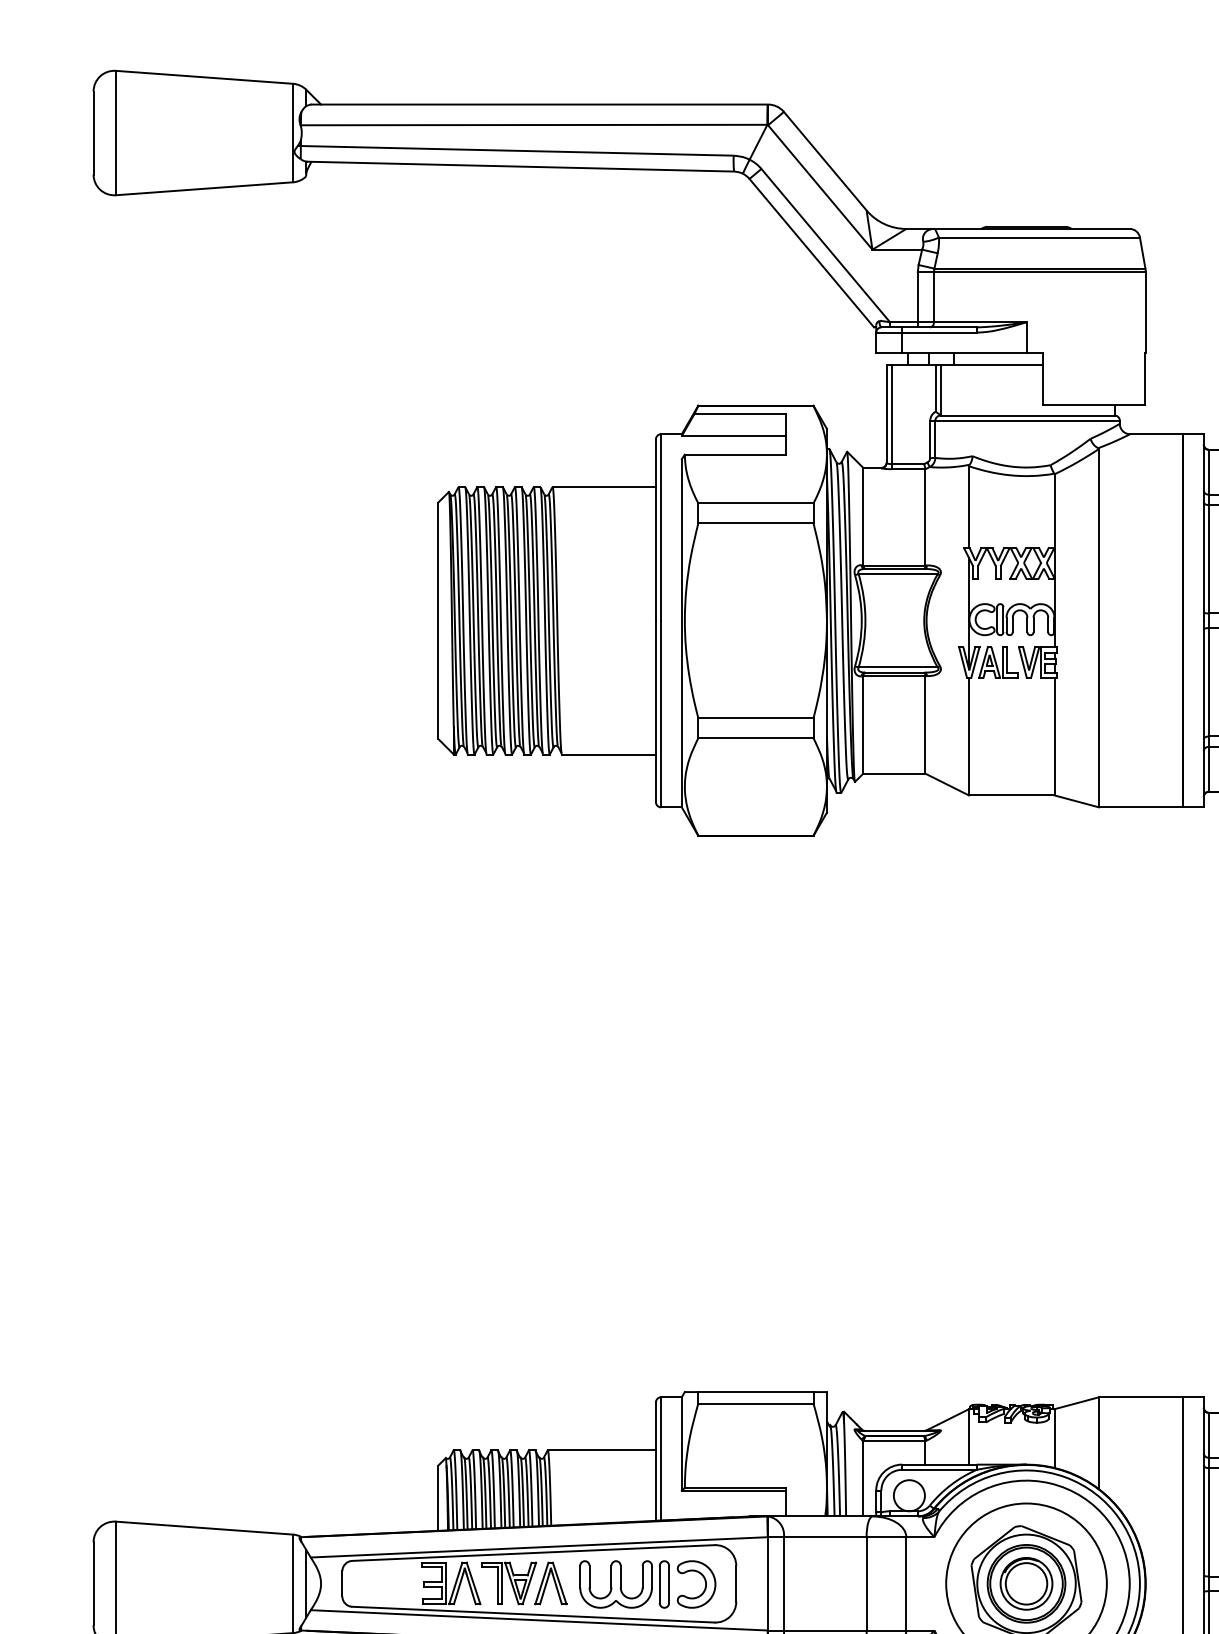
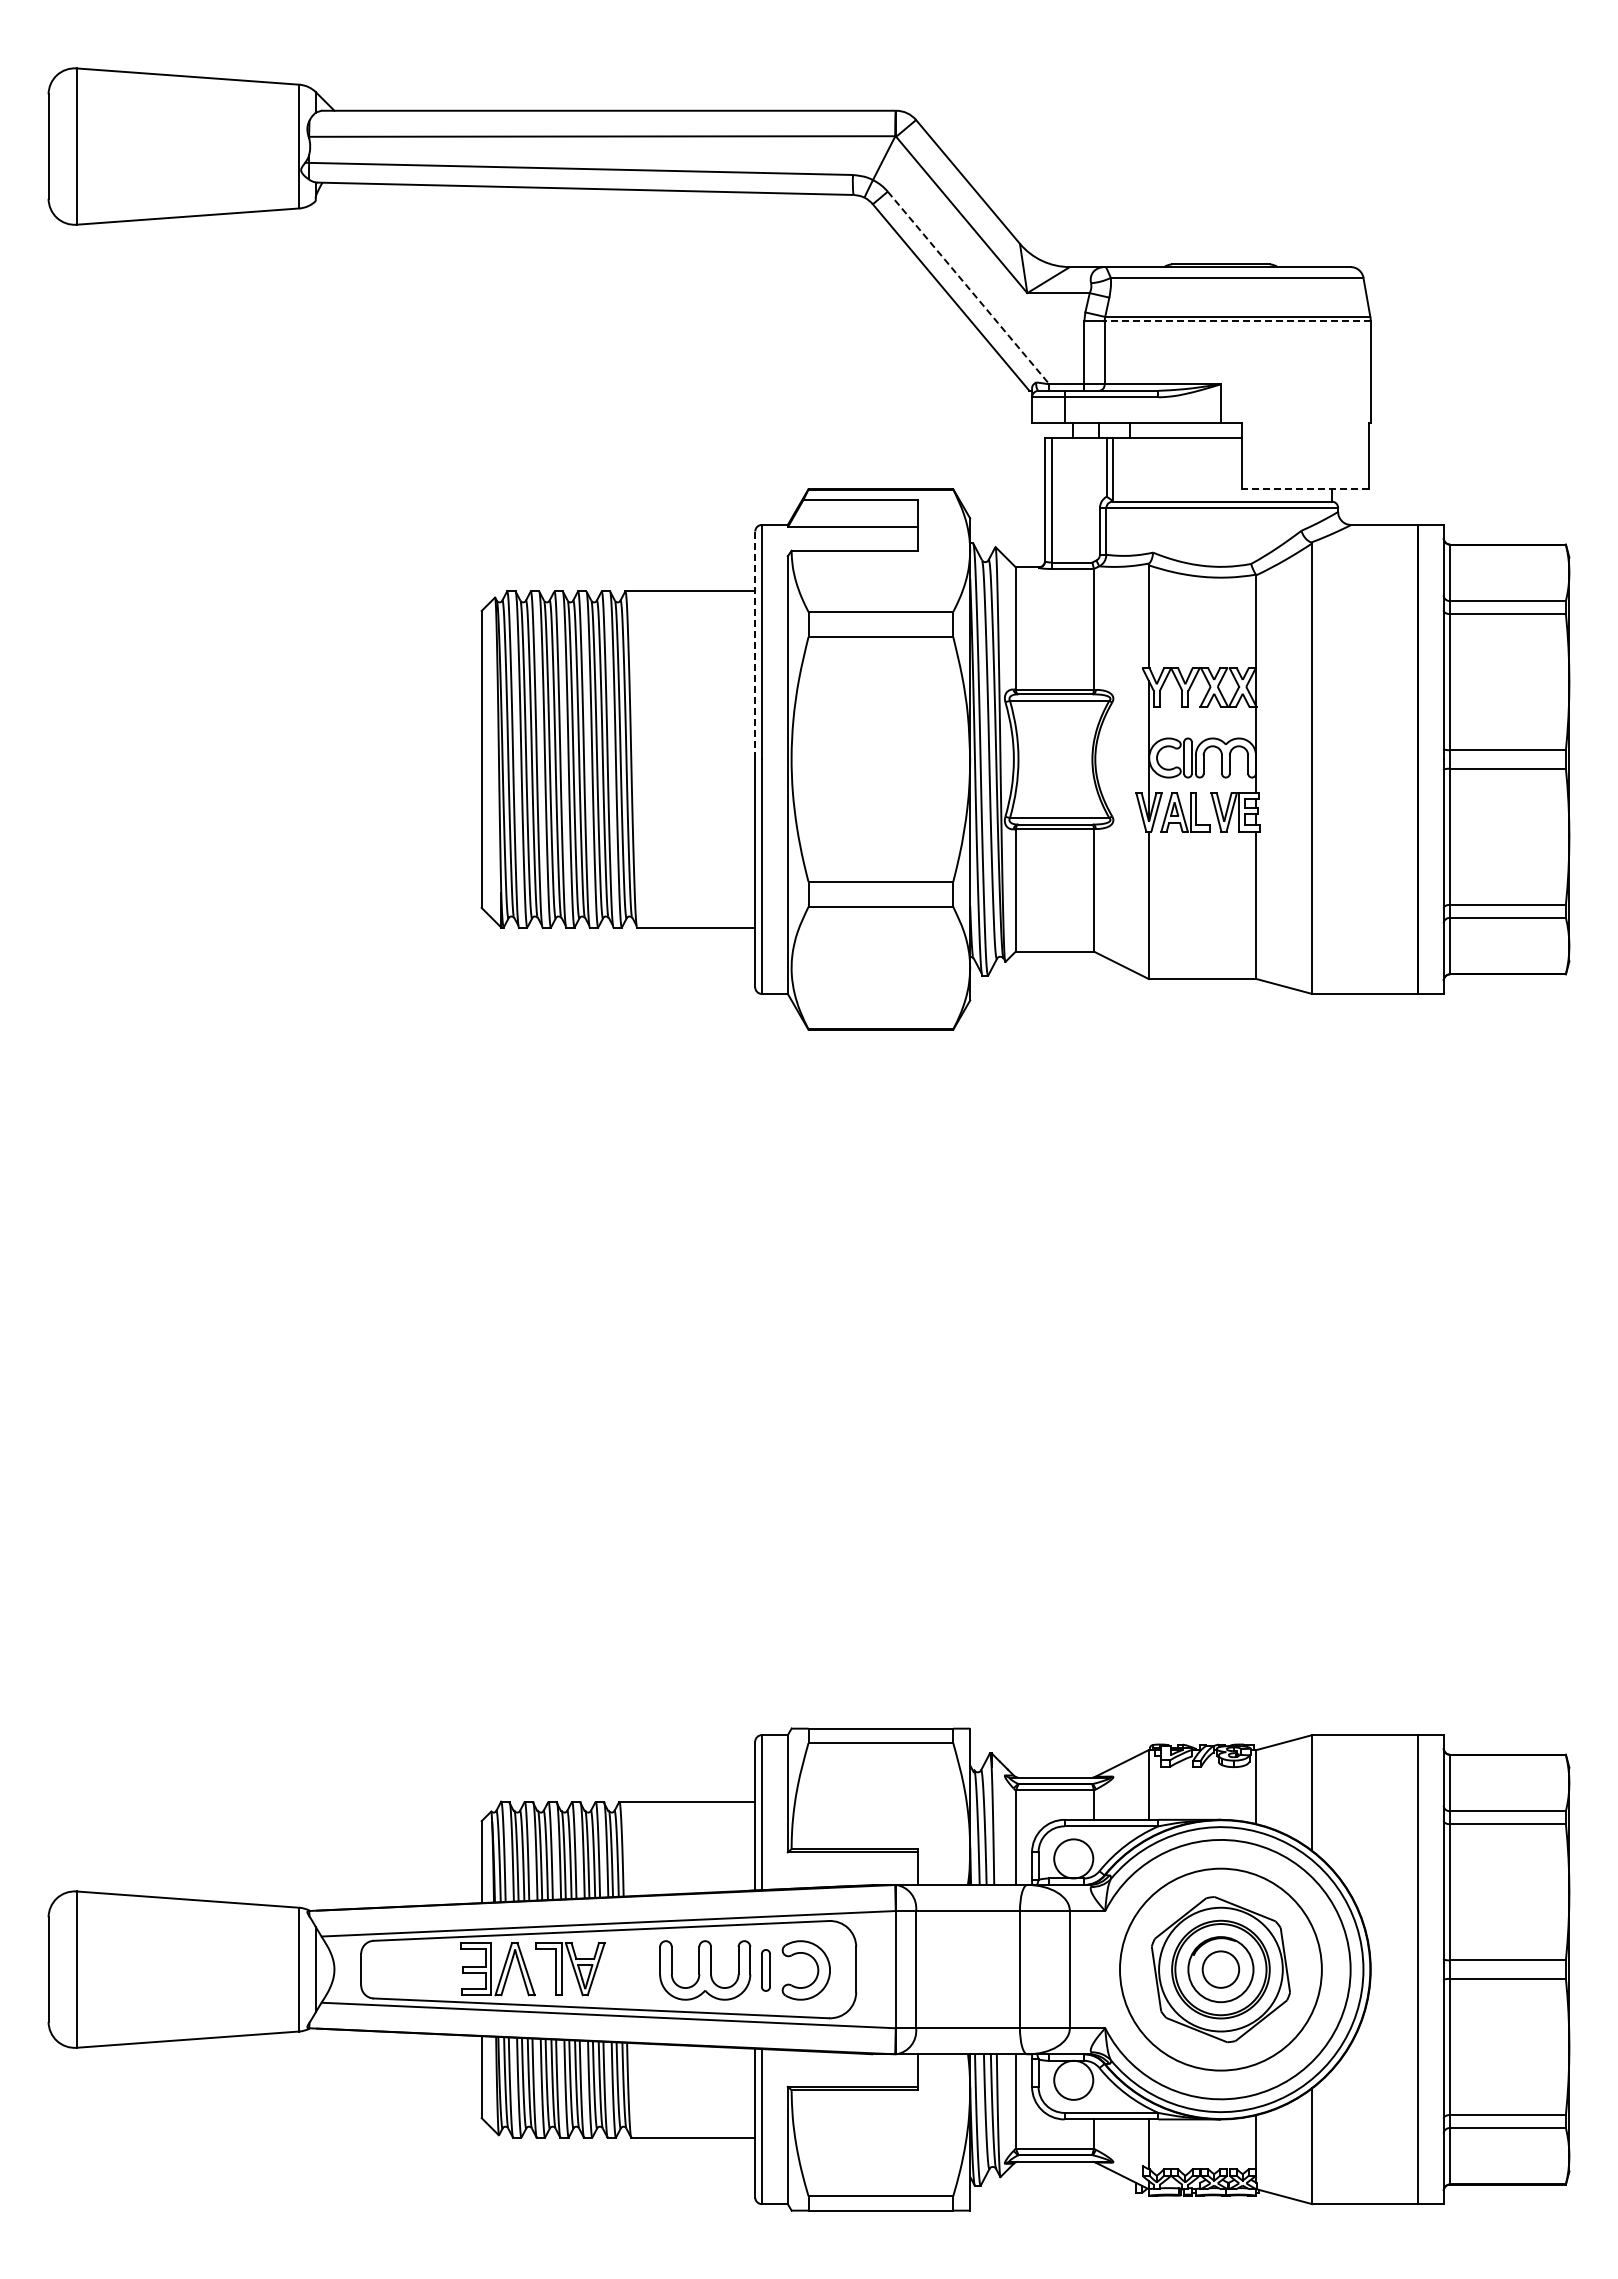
line: (825, 245) -> (968, 288), solid -> dashed
line: (1039, 272) -> (1237, 321), solid -> dashed
line: (1093, 405) -> (1305, 488), solid -> dashed
line: (656, 530) -> (755, 645), solid -> dashed
part: (550, 1583) -> (622, 1969), removed
circle: (1026, 1583) -> (1220, 1969), size x0.7
part: (664, 1584) -> (765, 1970), size x0.7

